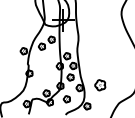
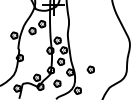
part: (100, 85) -> (91, 69), size x0.62

